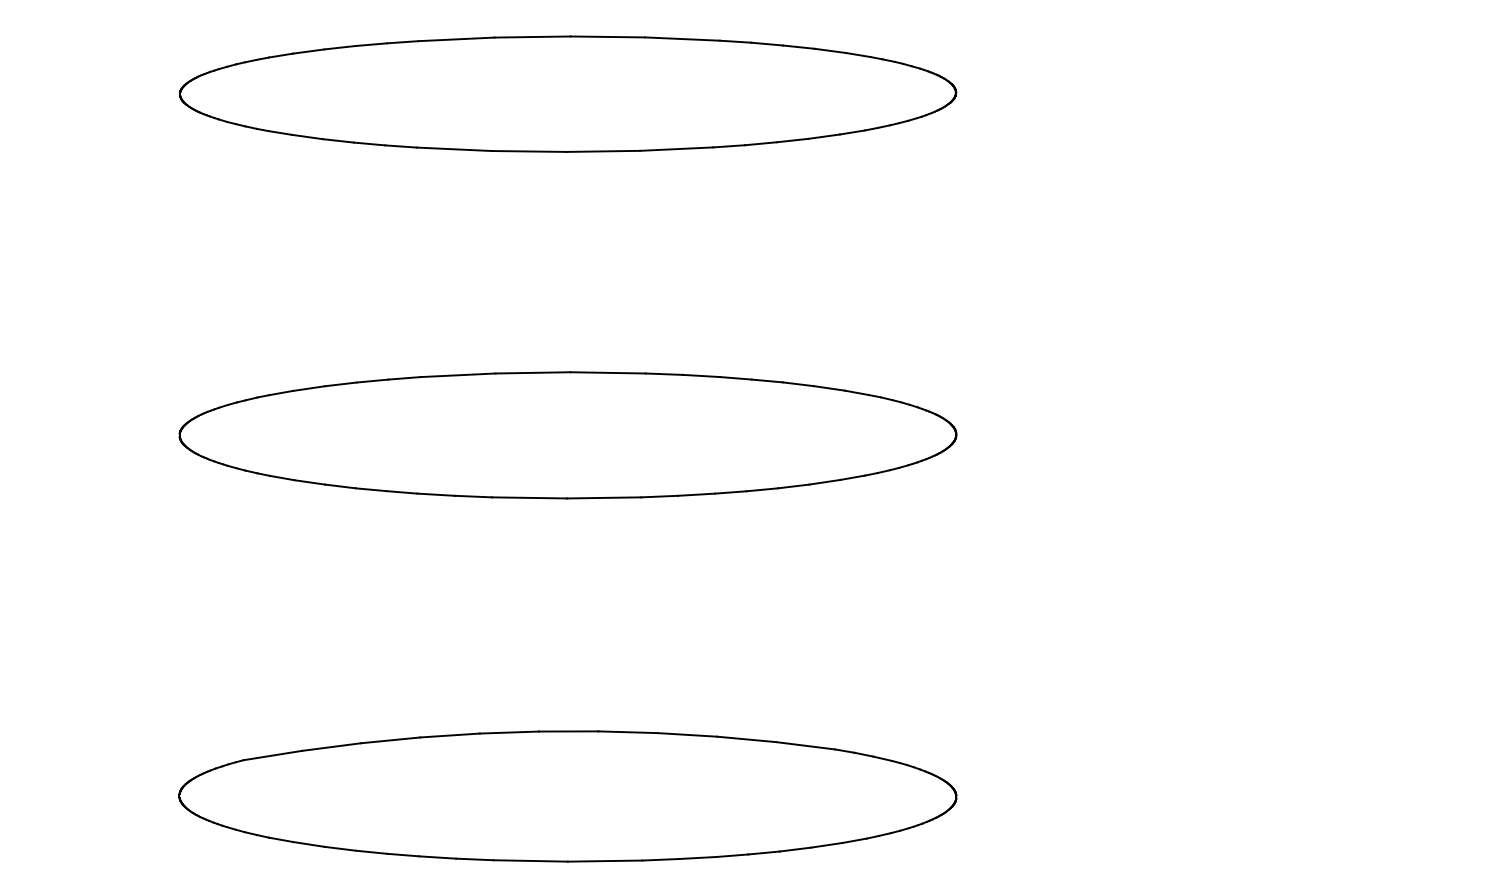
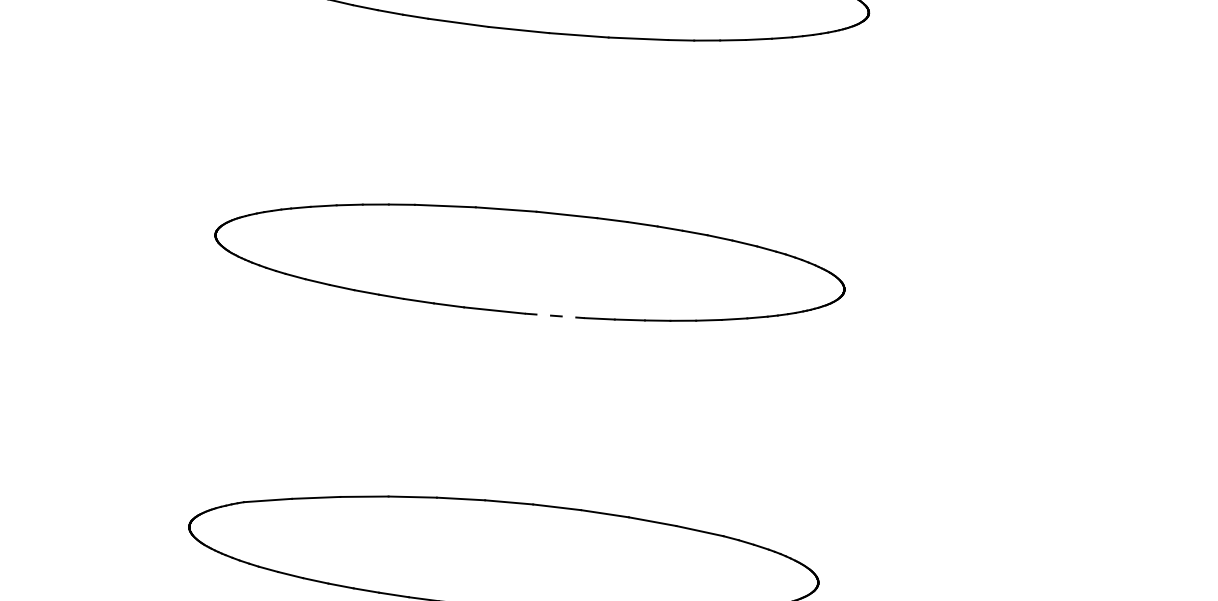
line: (604, 497) -> (555, 315), solid -> dashed

